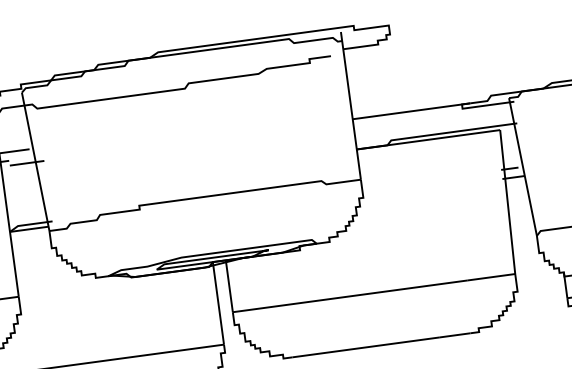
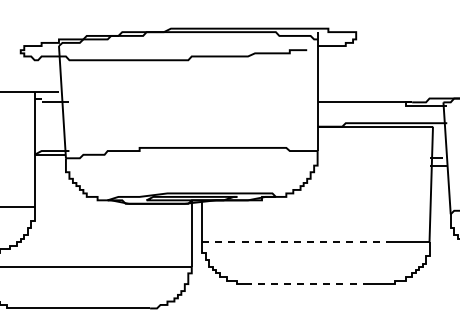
line: (350, 296) -> (296, 242), solid -> dashed
line: (367, 347) -> (304, 284), solid -> dashed

